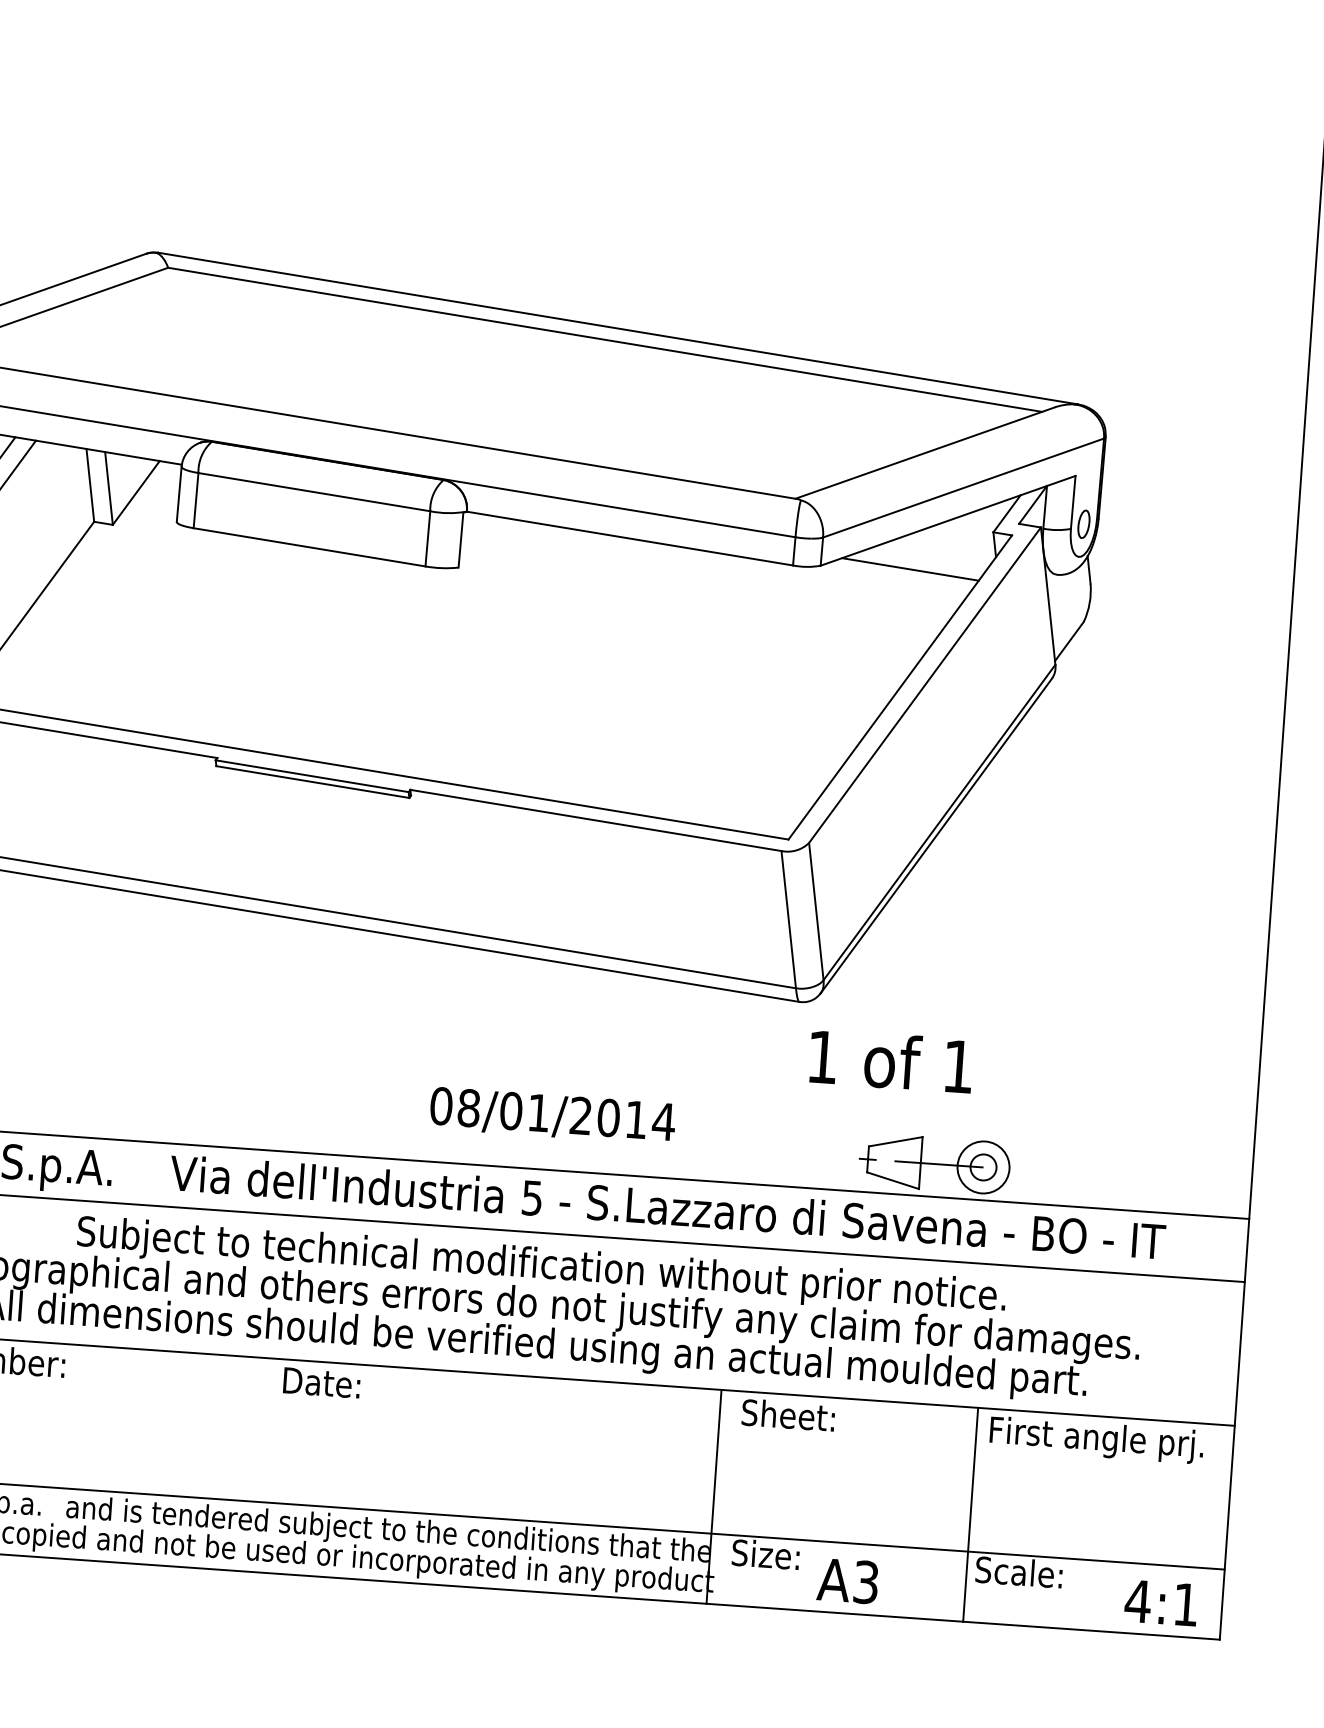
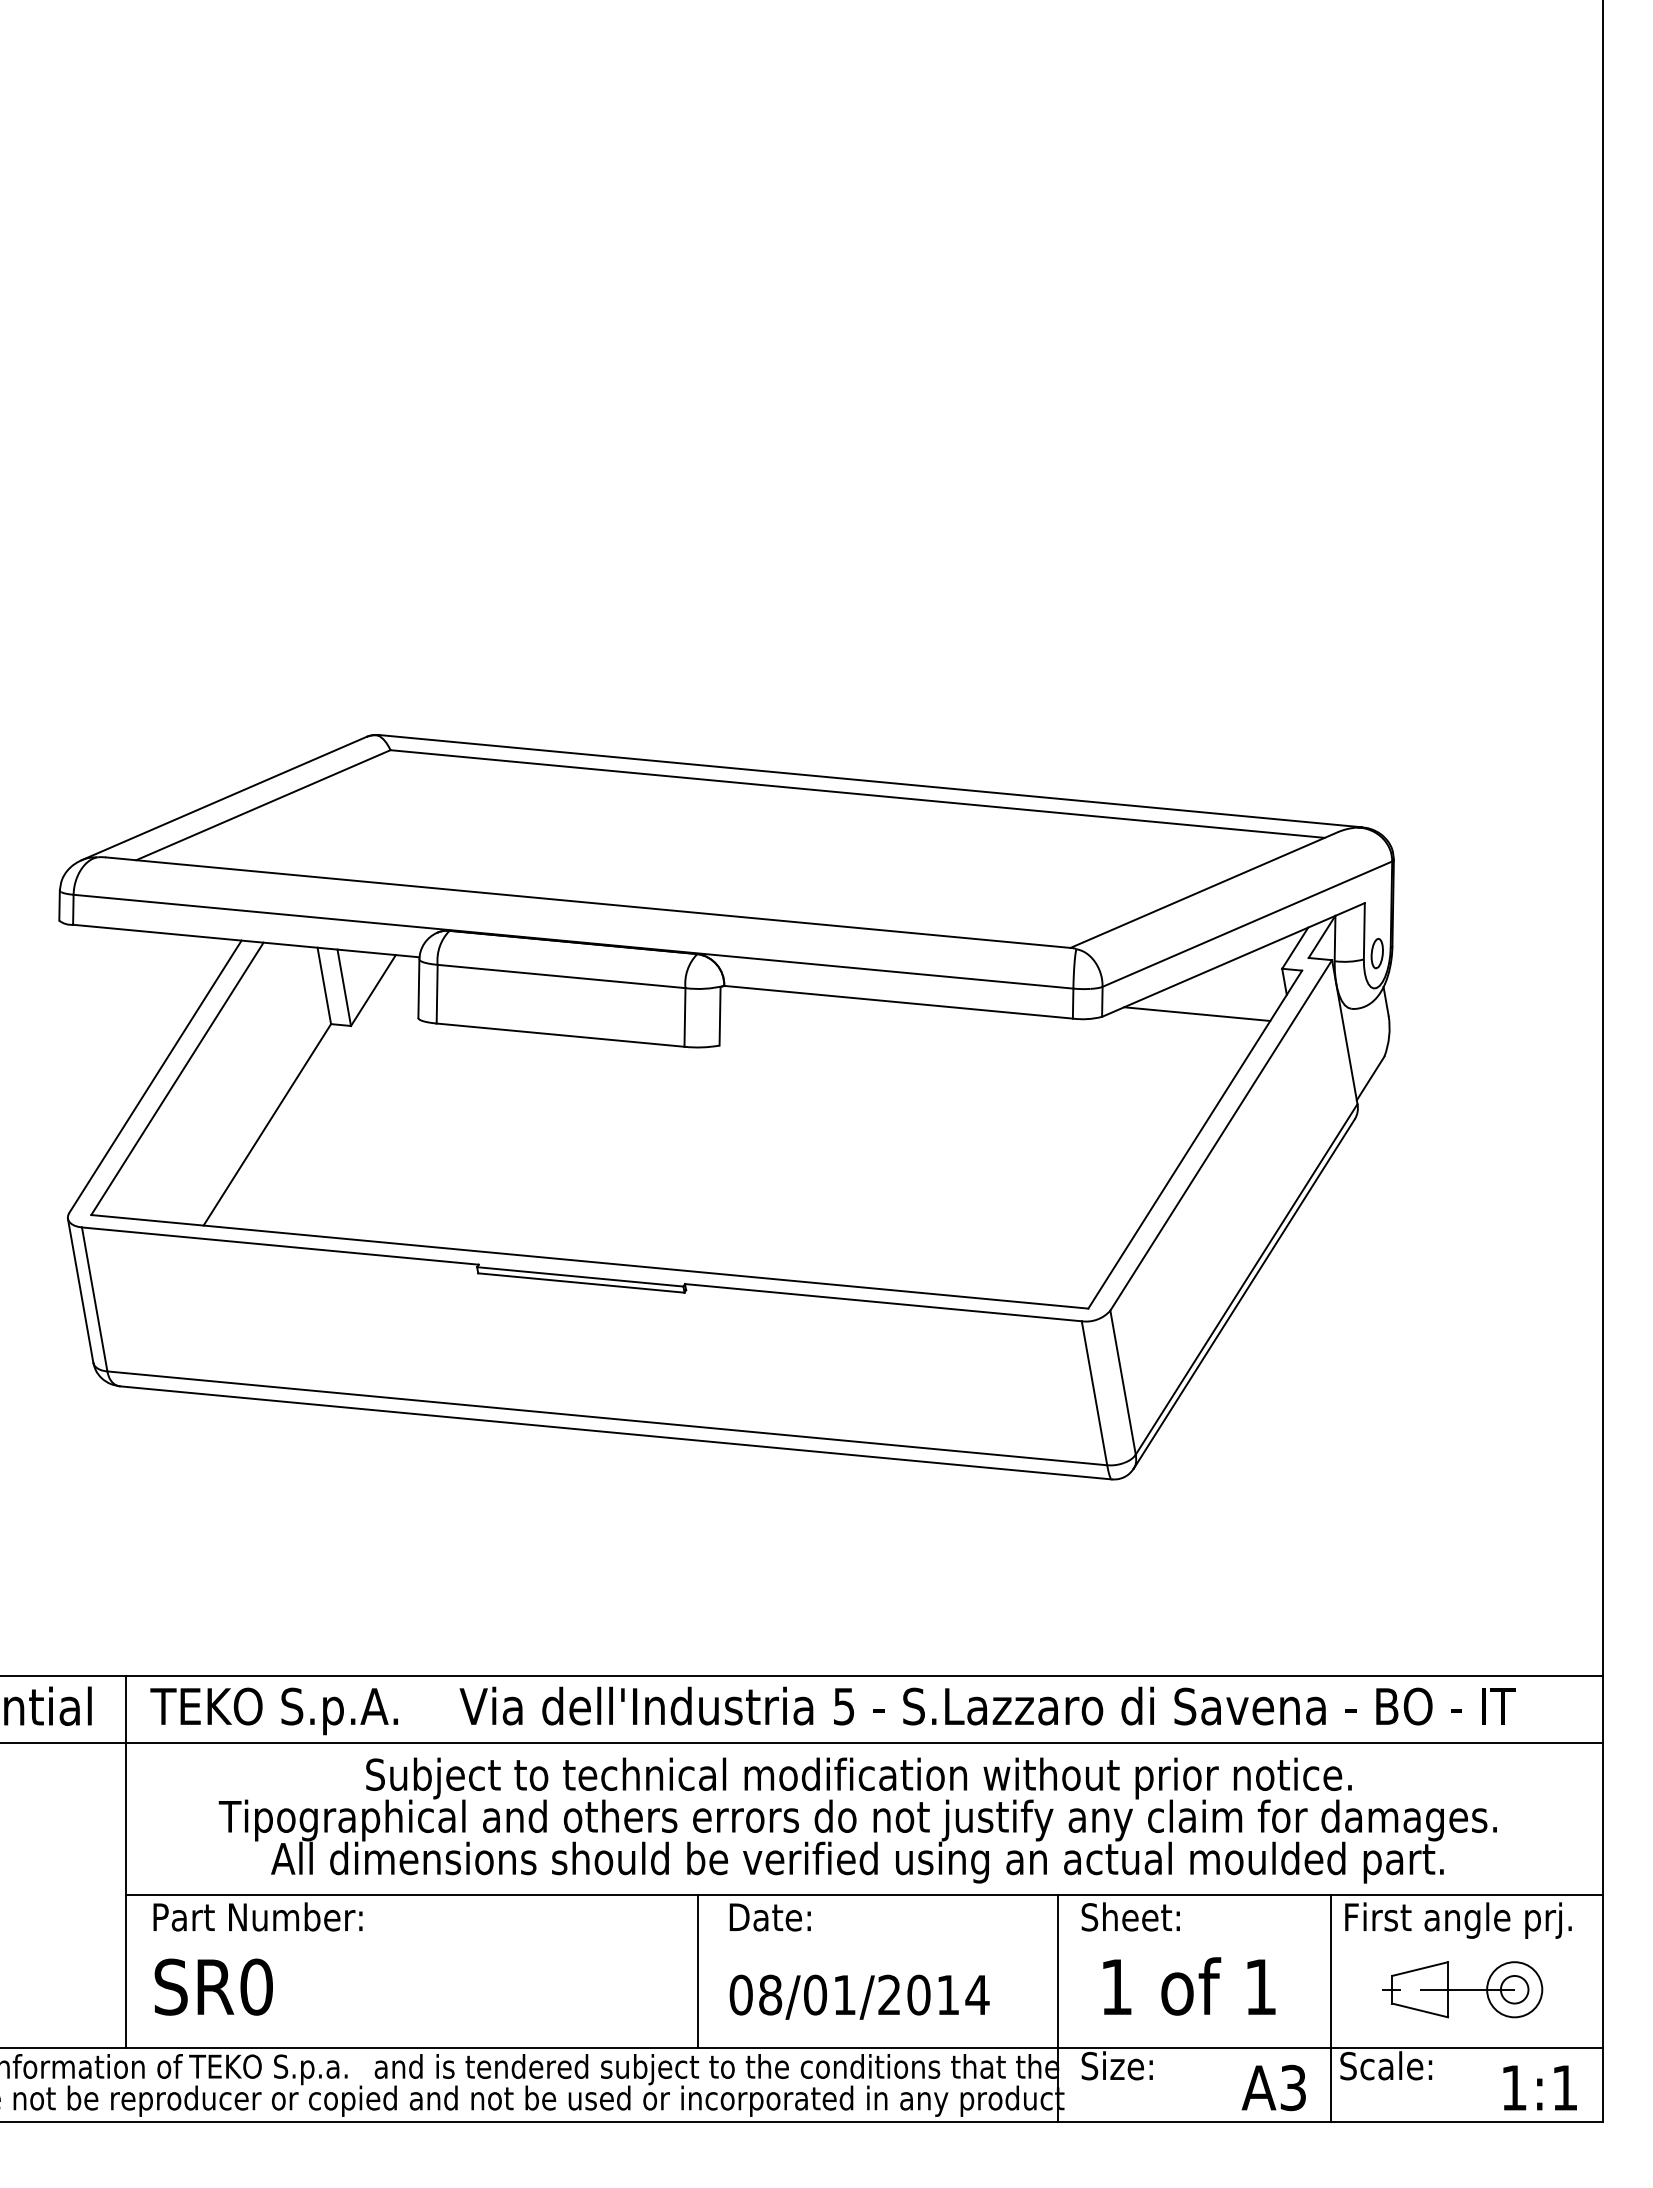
text: (891, 1061) -> (1189, 1986), moved
text: (552, 1115) -> (859, 1996), moved
part: (934, 1163) -> (1462, 1989), moved
text: (321, 1382) -> (769, 1917), moved
line: (377, 1438) -> (698, 1971), added
text: (847, 1580) -> (1273, 2087), moved
text: (1137, 1600) -> (1513, 2087), 4:1 -> 1:1

